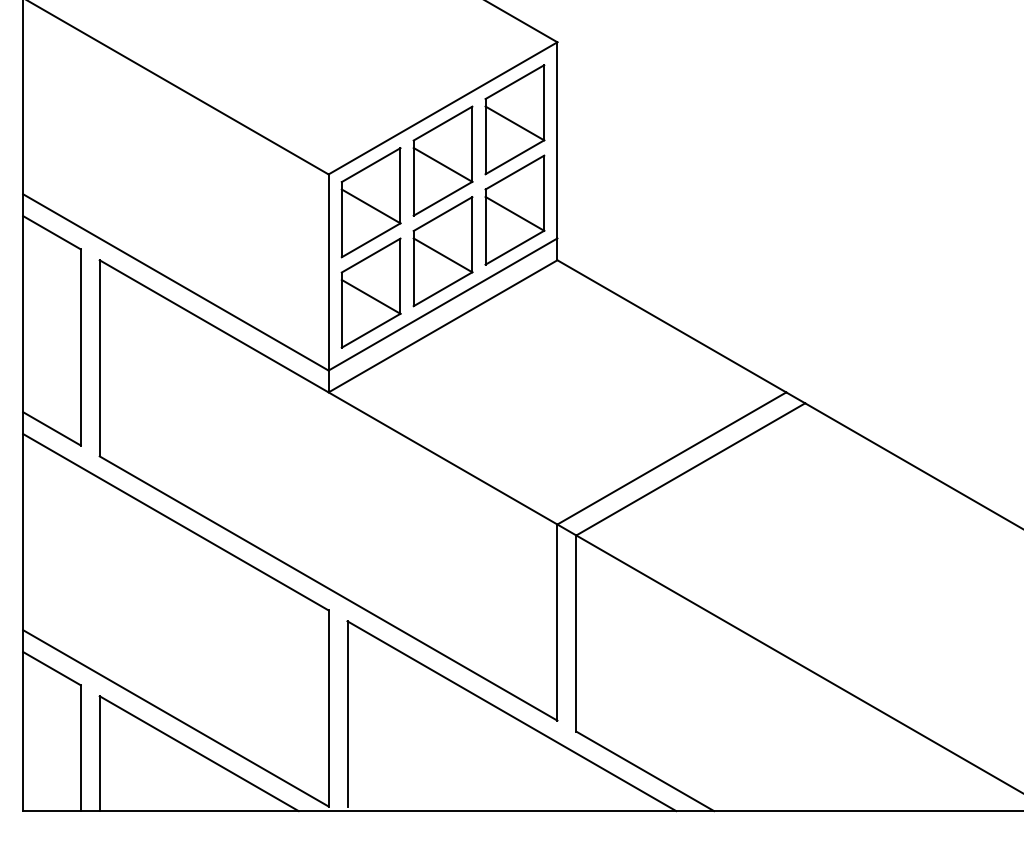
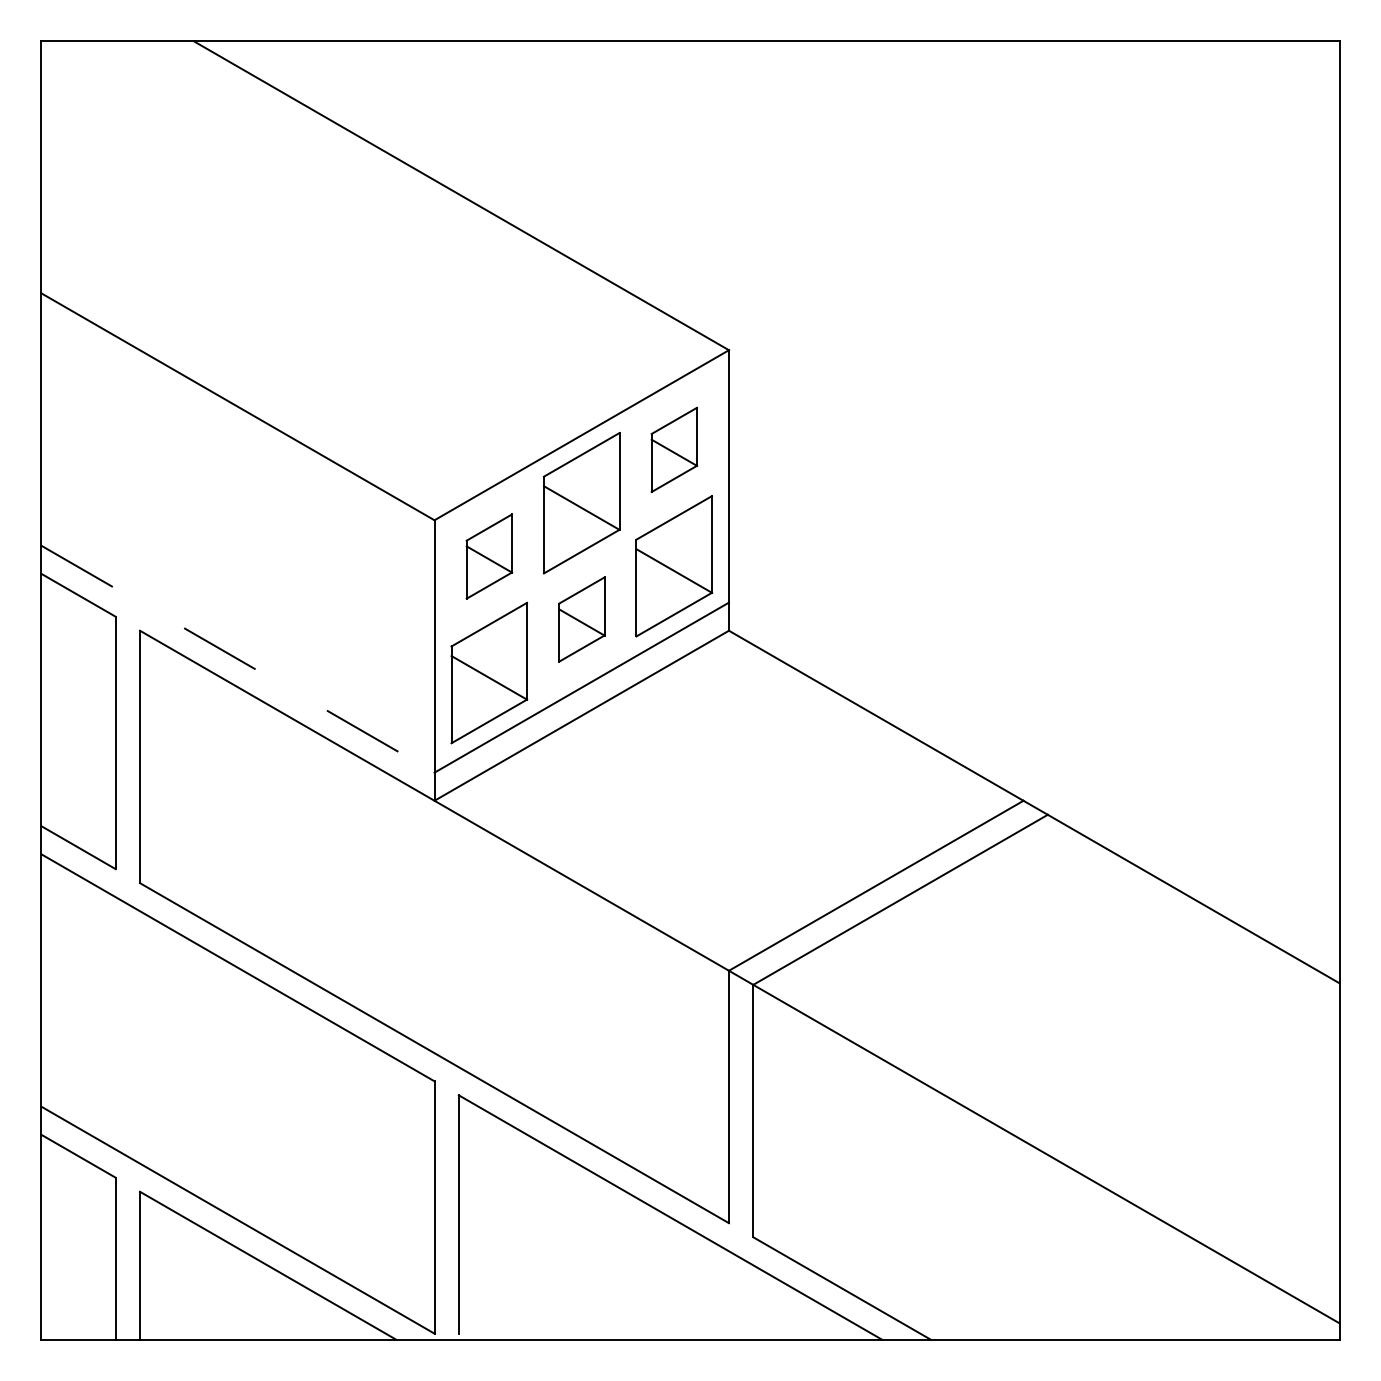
part: (515, 119) -> (674, 449), size x0.6
part: (371, 202) -> (489, 556), size x0.6
part: (442, 251) -> (581, 619), size x0.6
line: (175, 282) -> (237, 659), solid -> dashed

